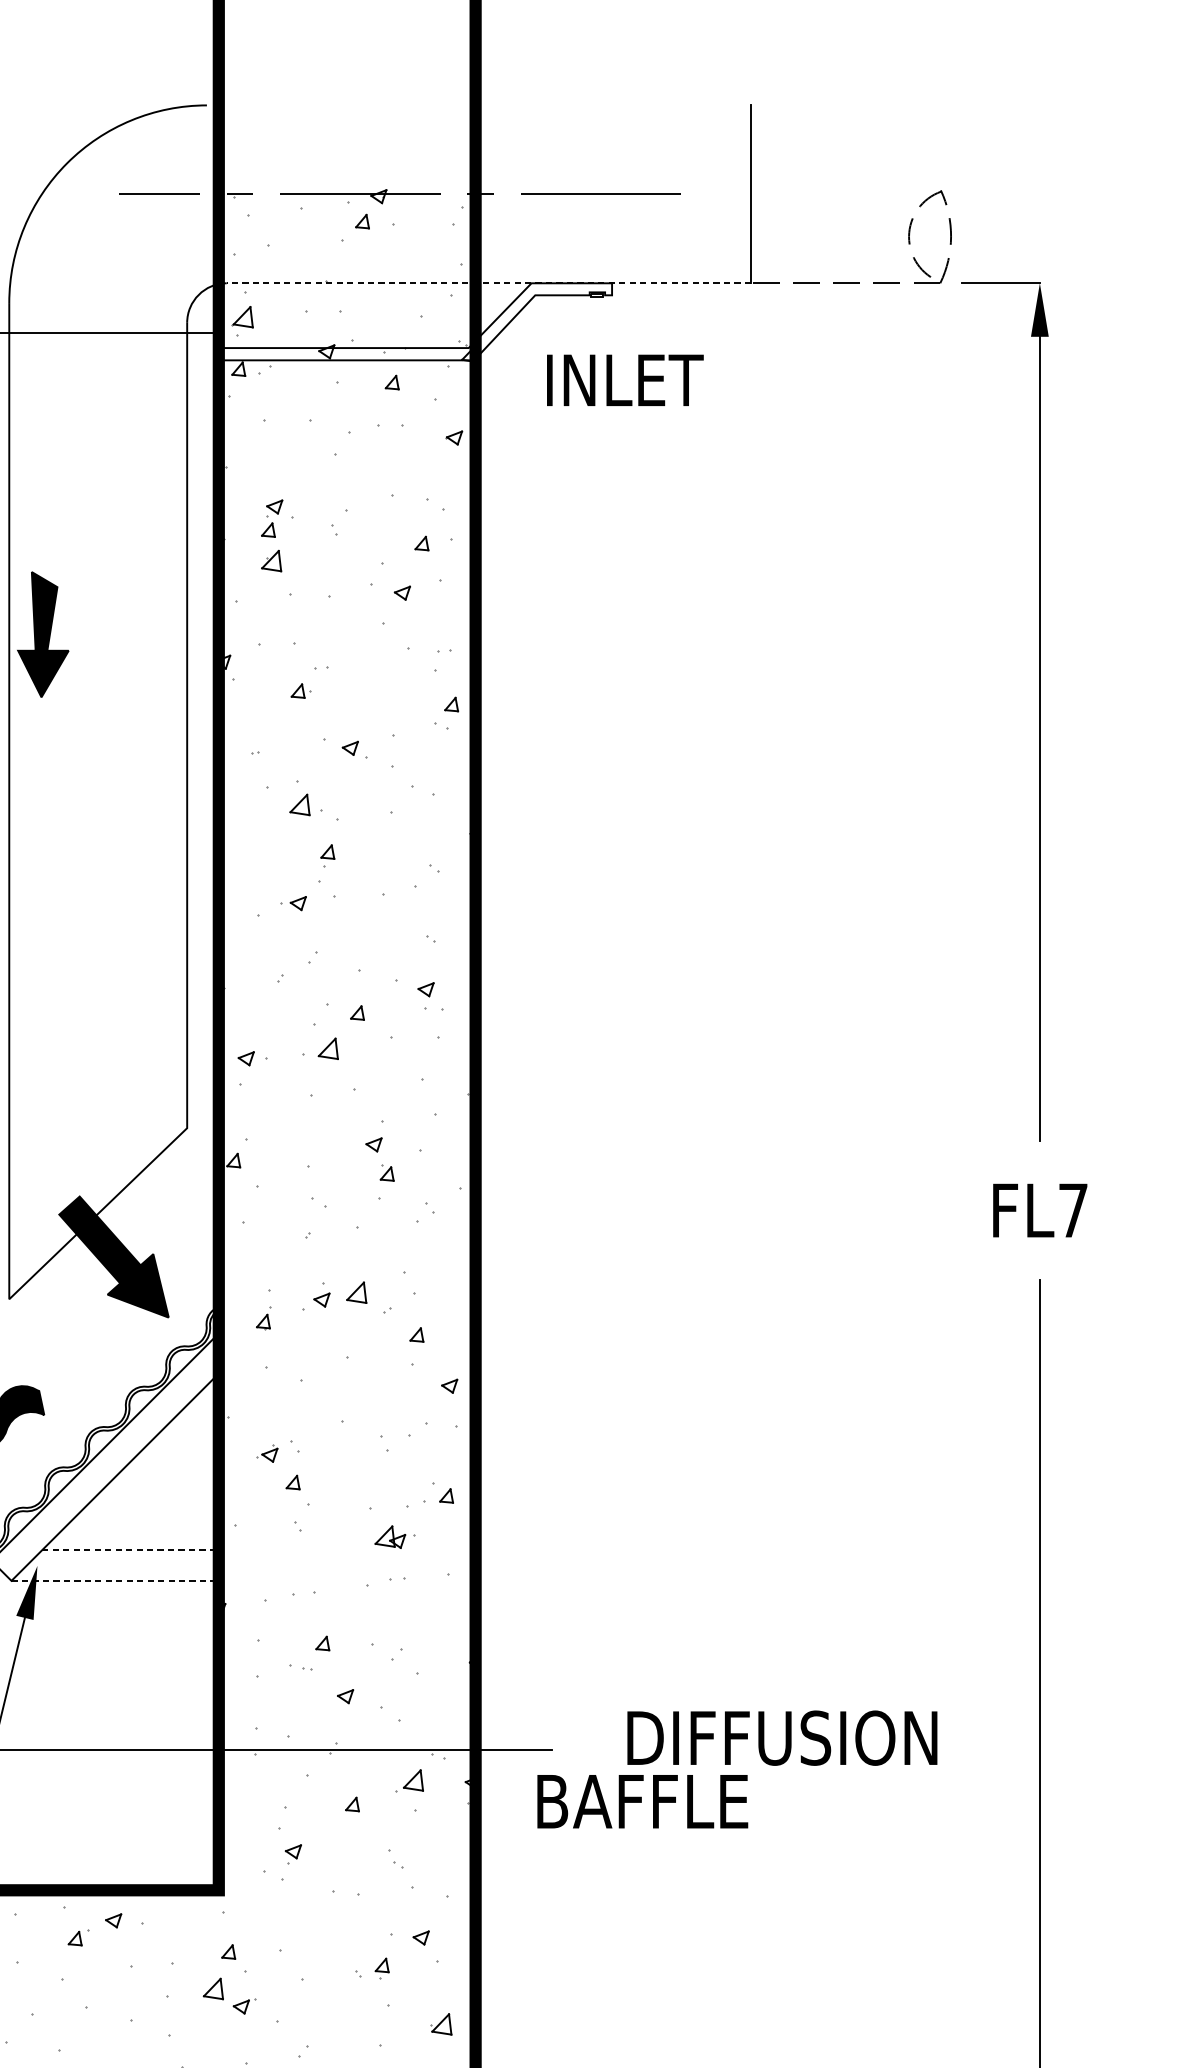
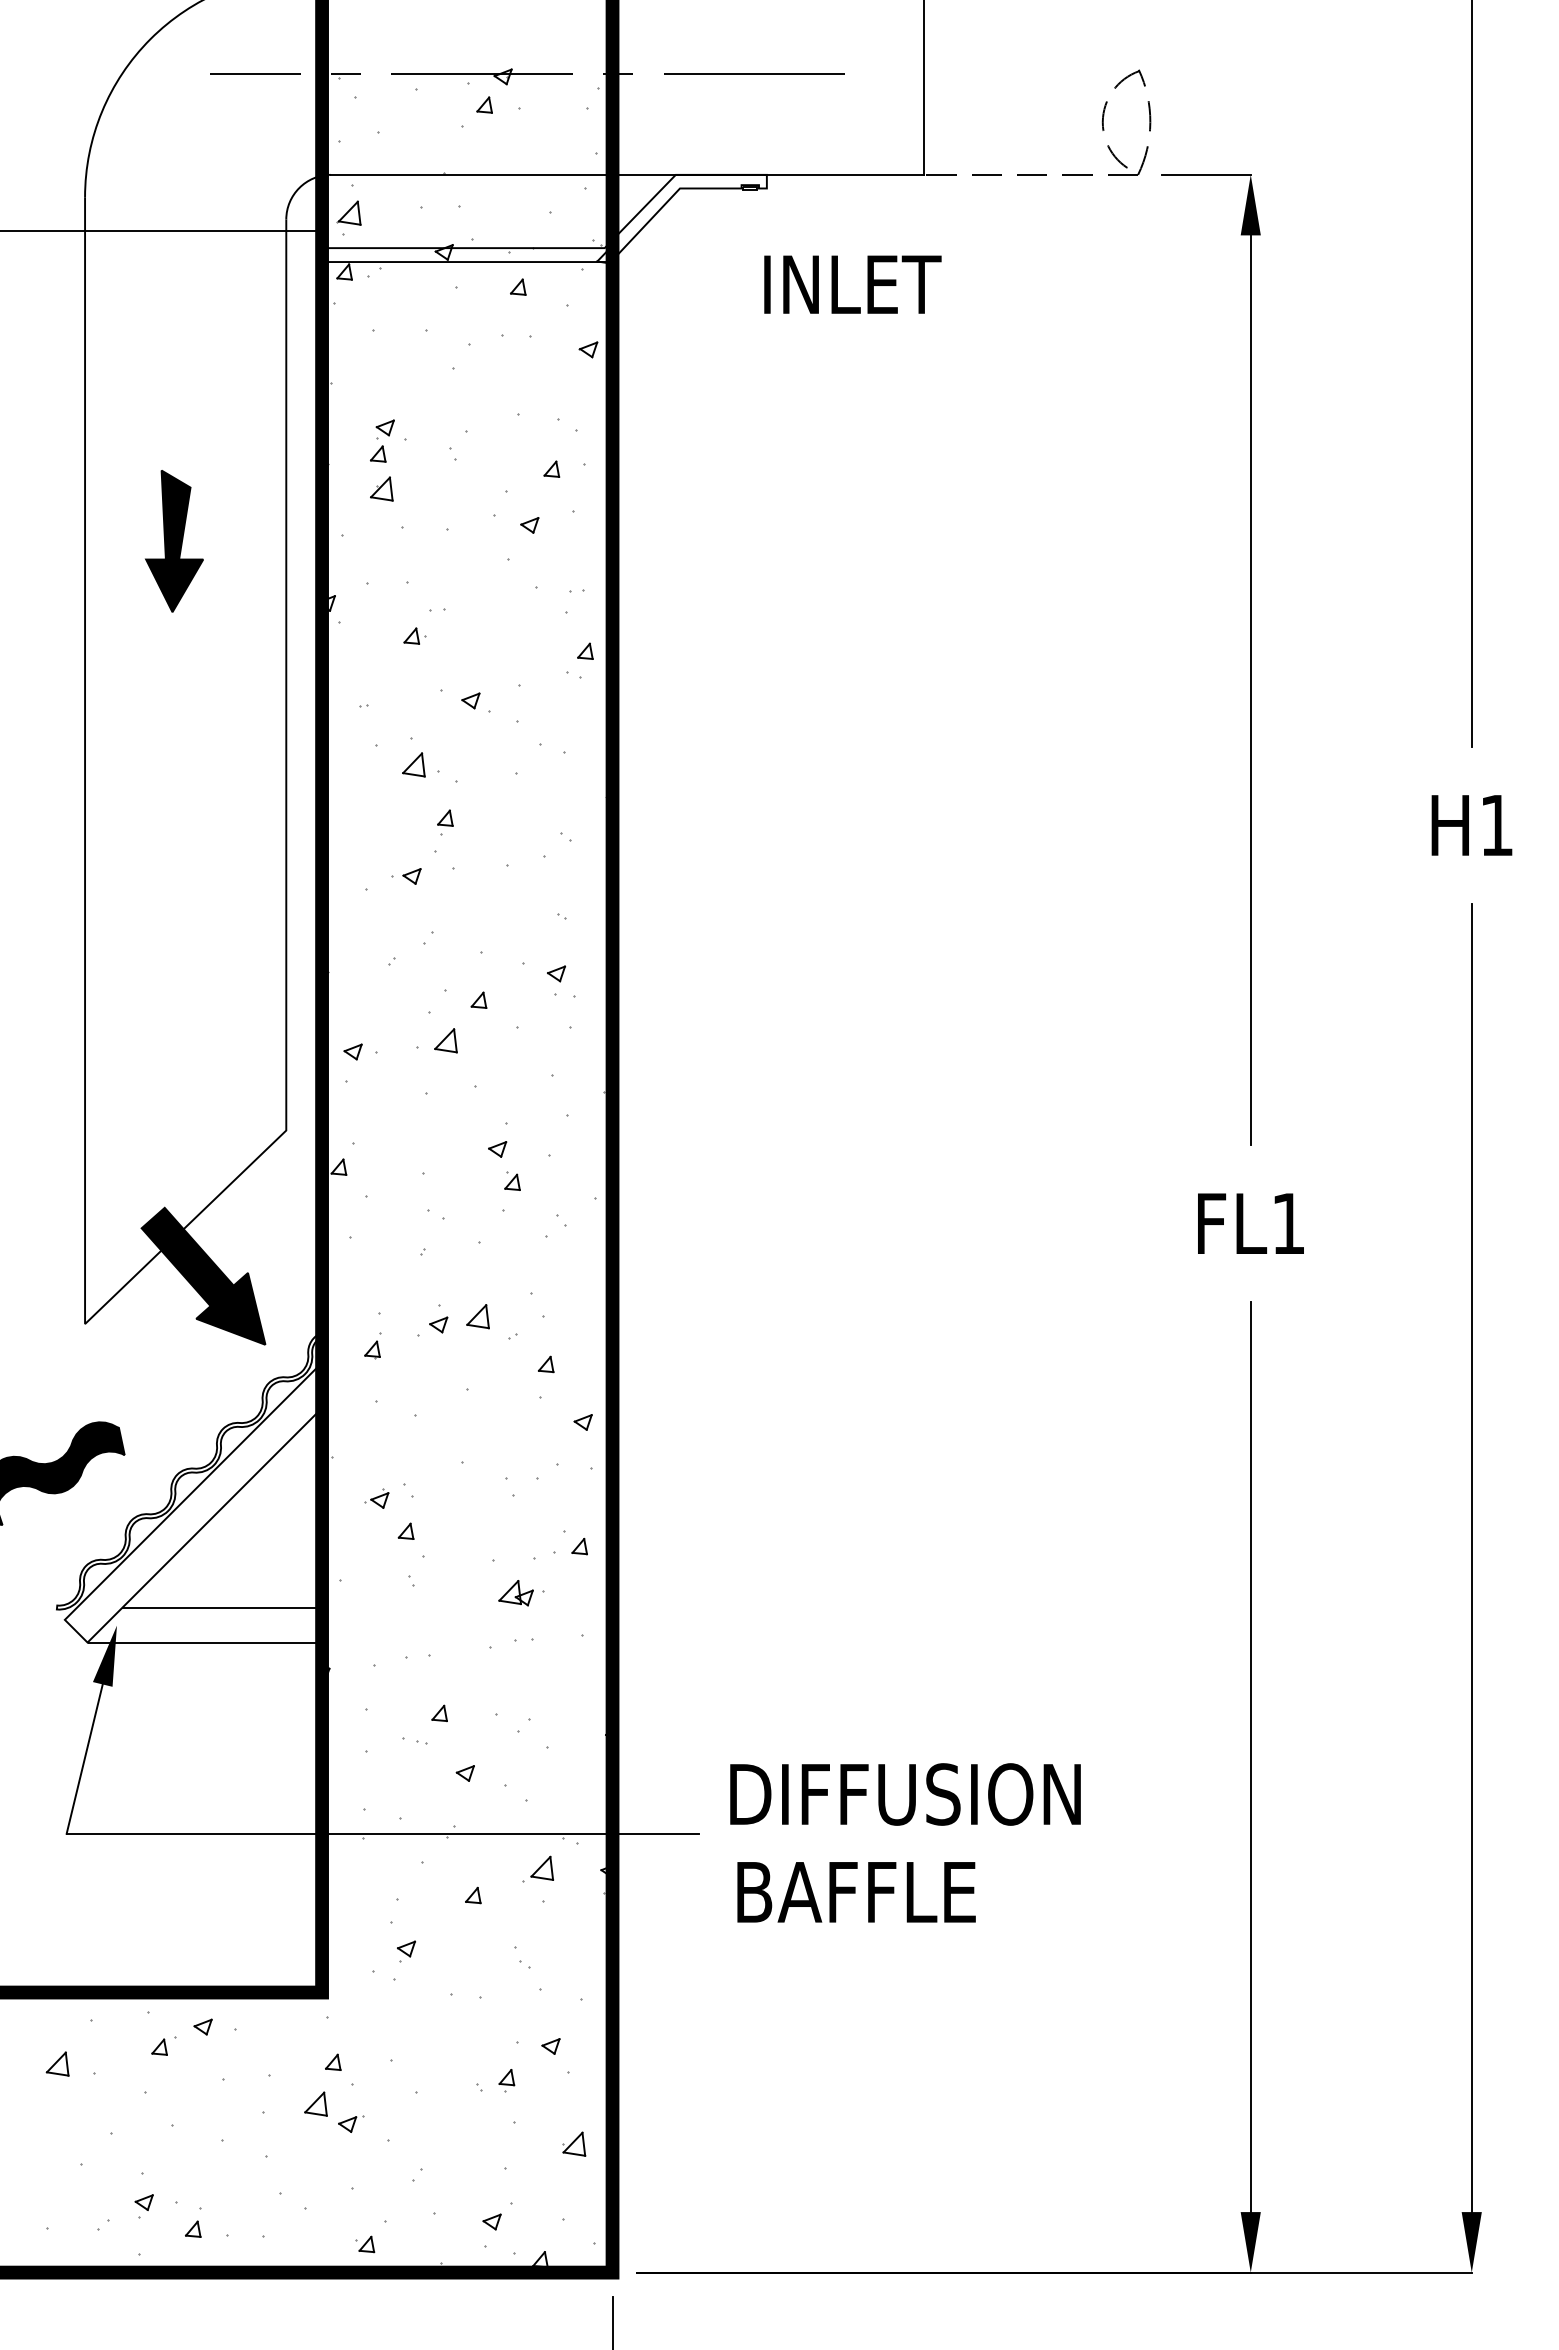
line: (488, 282) -> (627, 174), dashed -> solid
text: (625, 380) -> (852, 284), moved
part: (43, 634) -> (174, 541), moved
text: (1073, 1210) -> (1288, 1223), FL7 -> FL1
line: (130, 1549) -> (222, 1607), dashed -> solid
line: (115, 1580) -> (205, 1642), dashed -> solid
text: (782, 1738) -> (905, 1794), moved
text: (642, 1801) -> (856, 1892), moved

